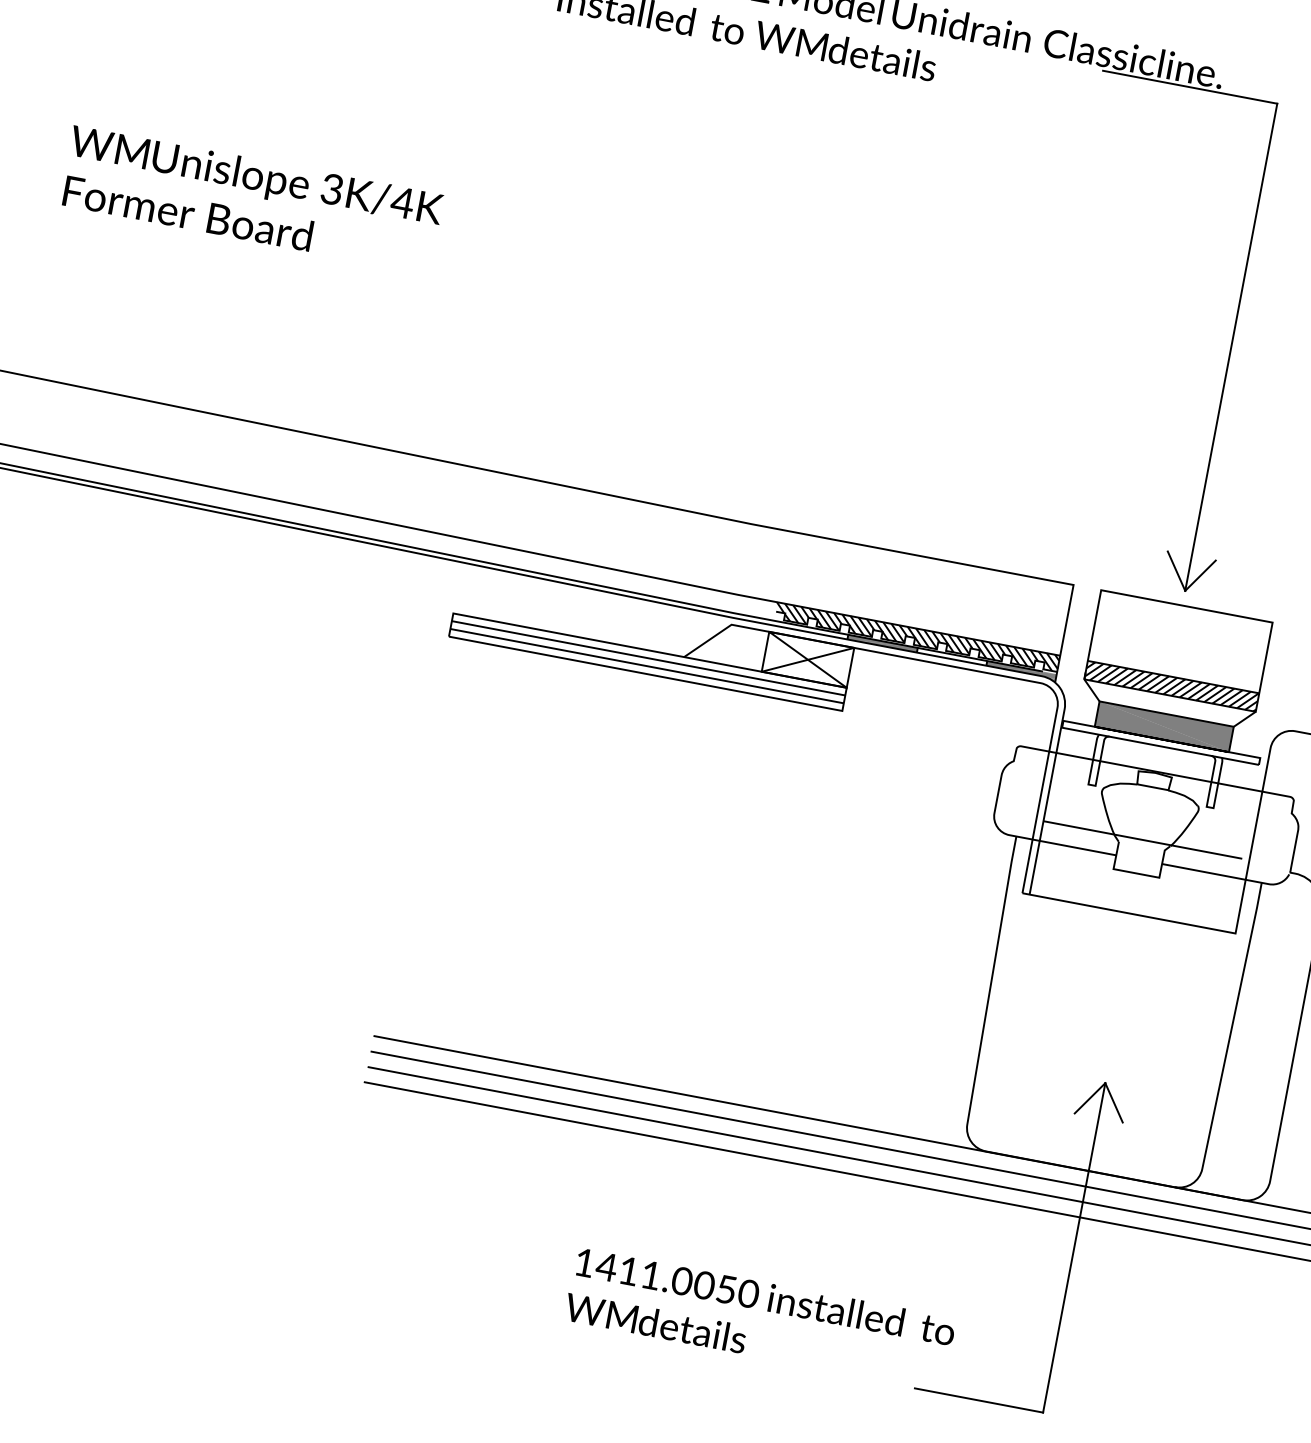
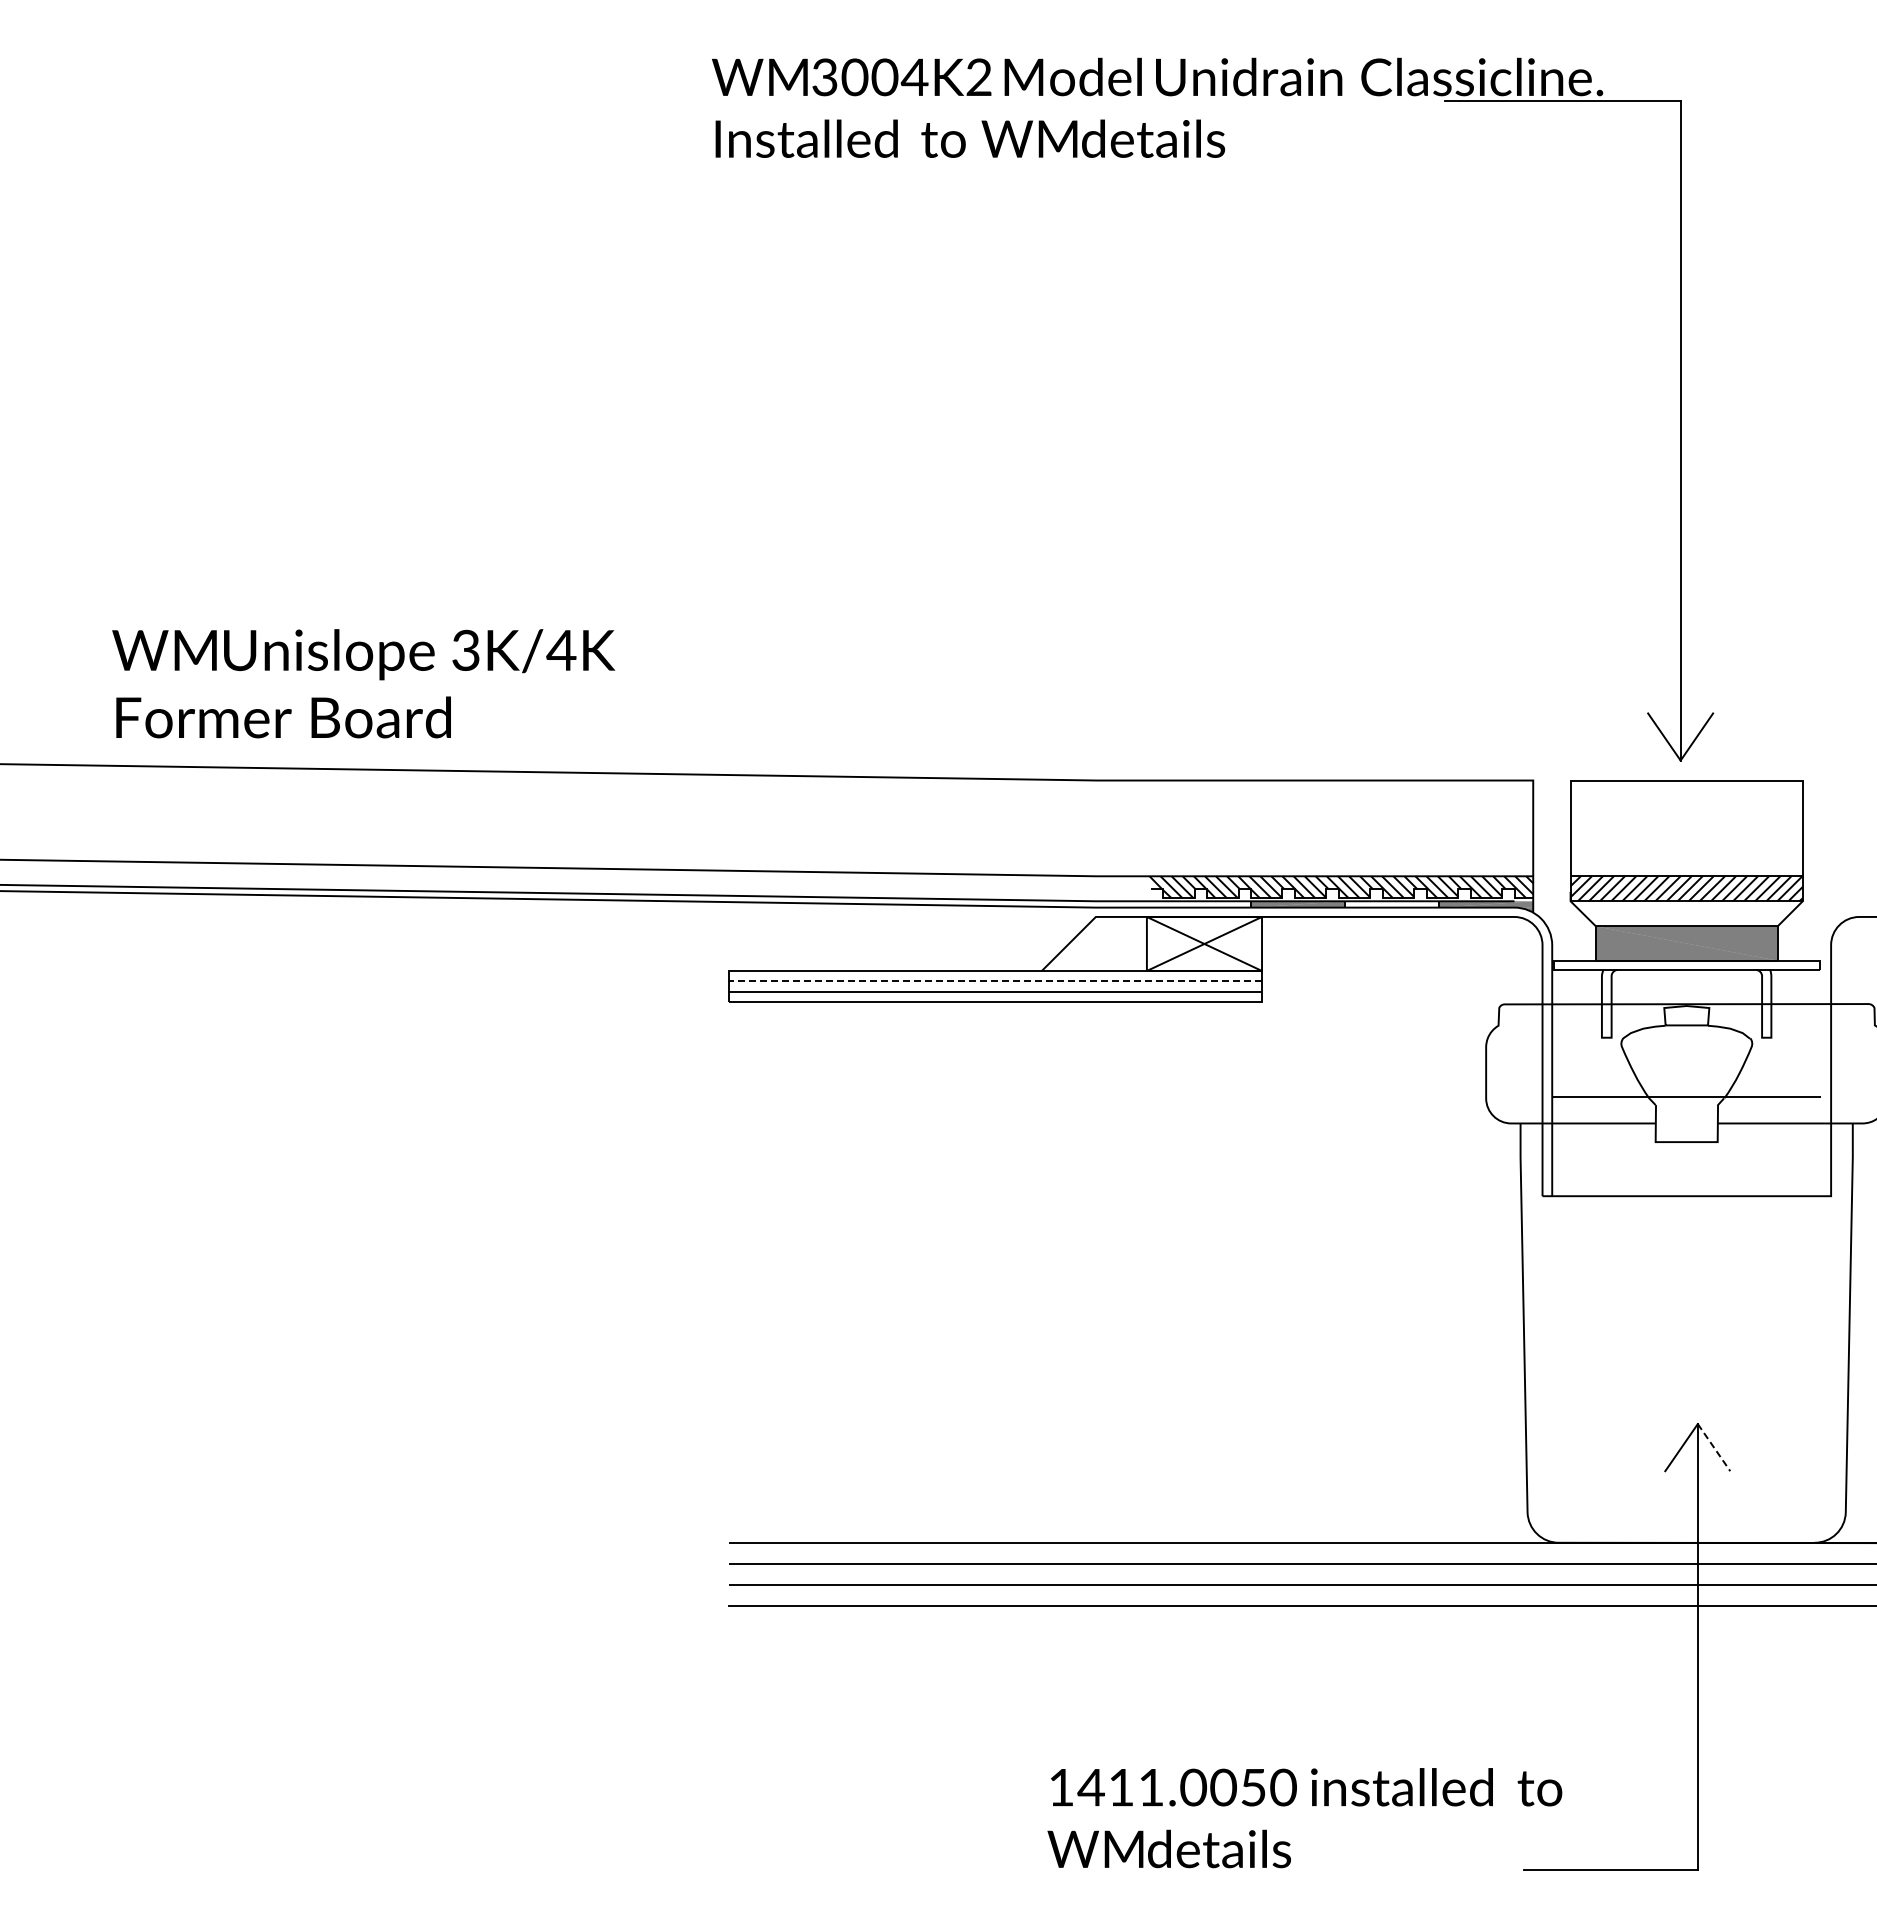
text: (251, 199) -> (363, 683), moved
line: (648, 658) -> (995, 981), solid -> dashed
line: (1114, 1102) -> (1714, 1447), solid -> dashed

